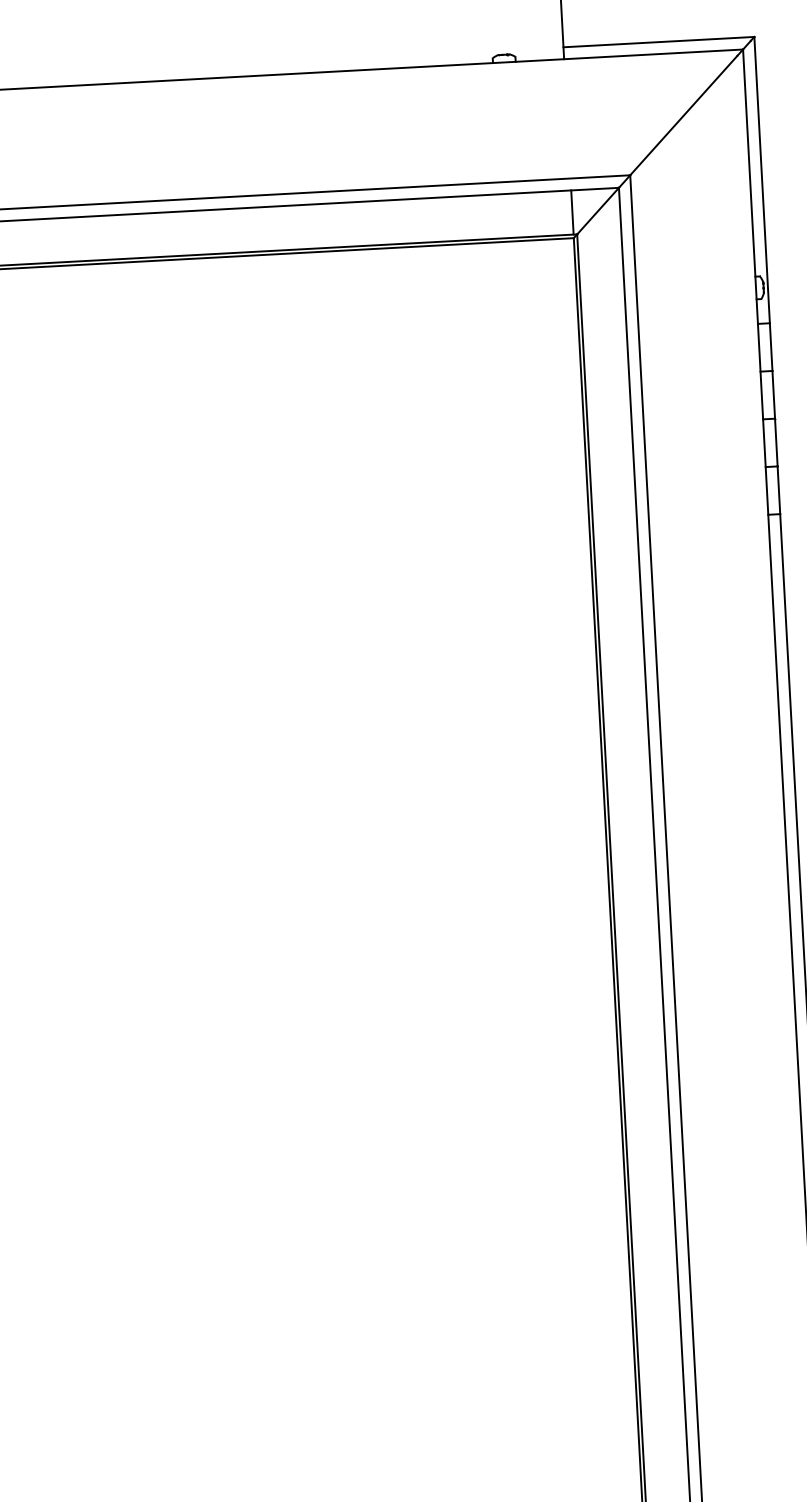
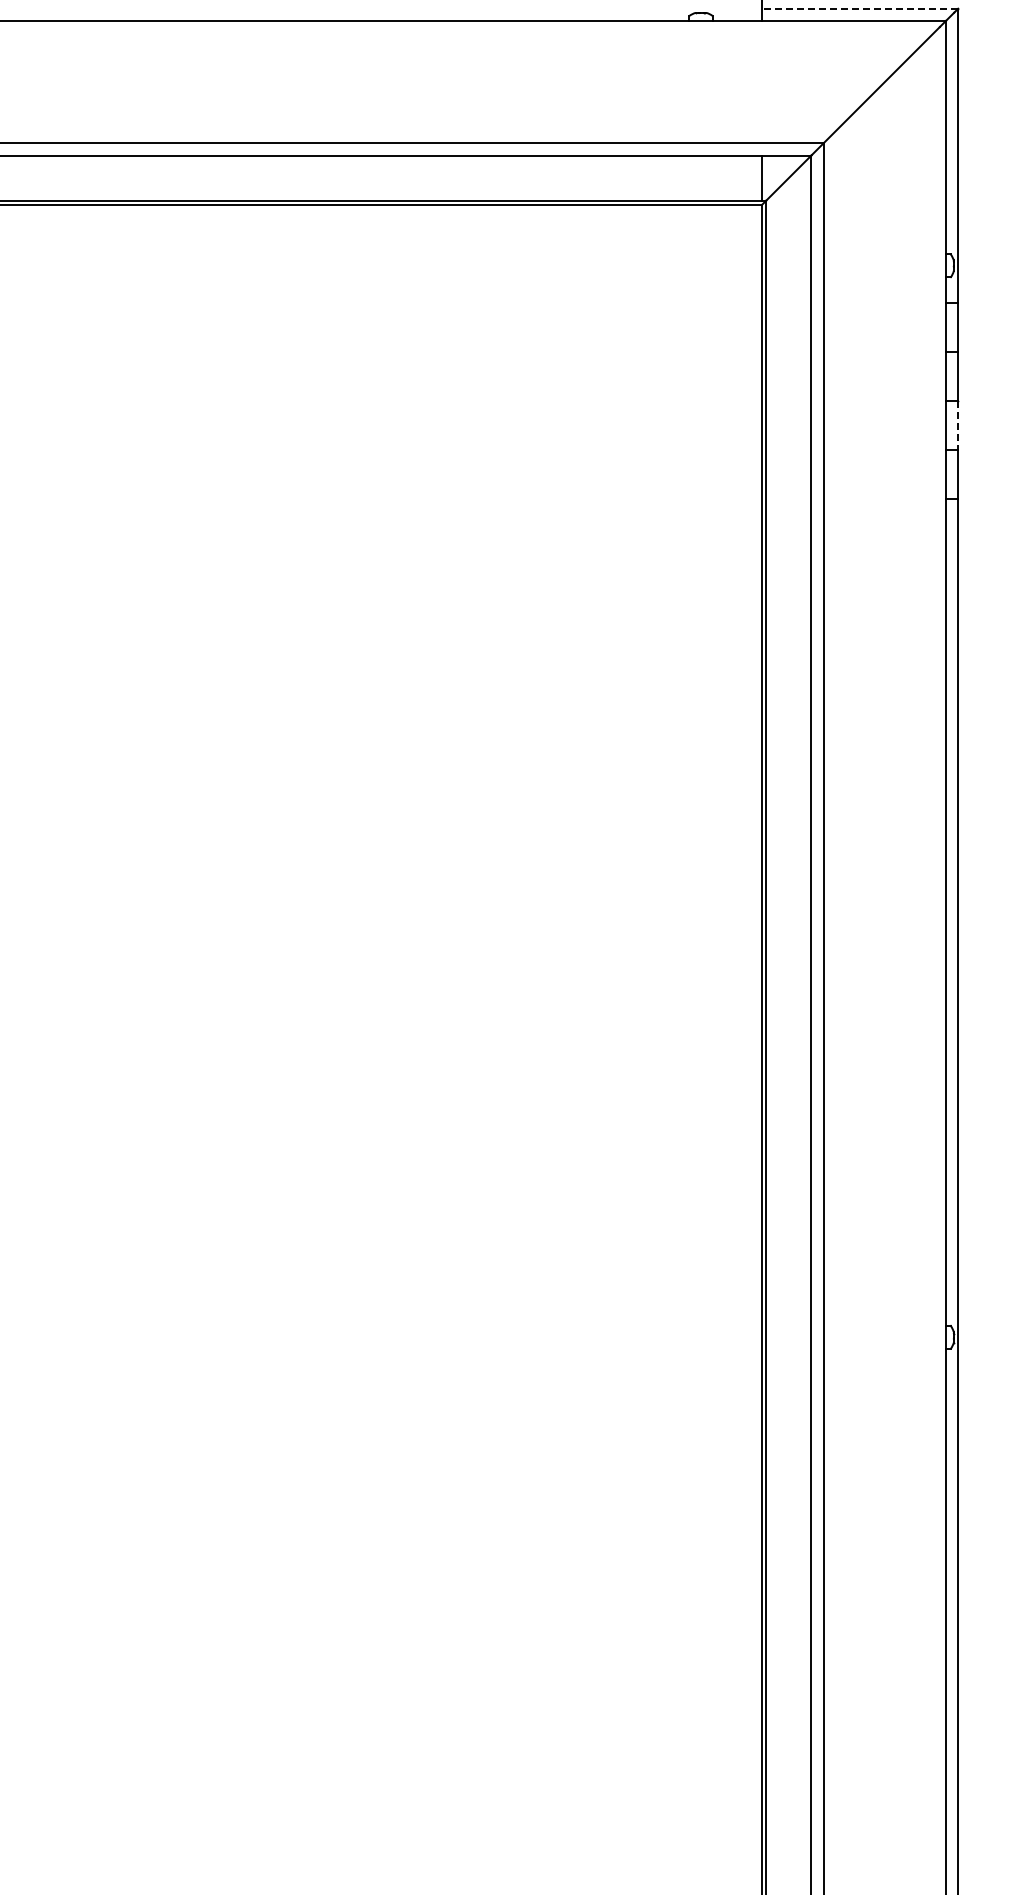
line: (659, 41) -> (860, 8), solid -> dashed
line: (776, 442) -> (958, 425), solid -> dashed

